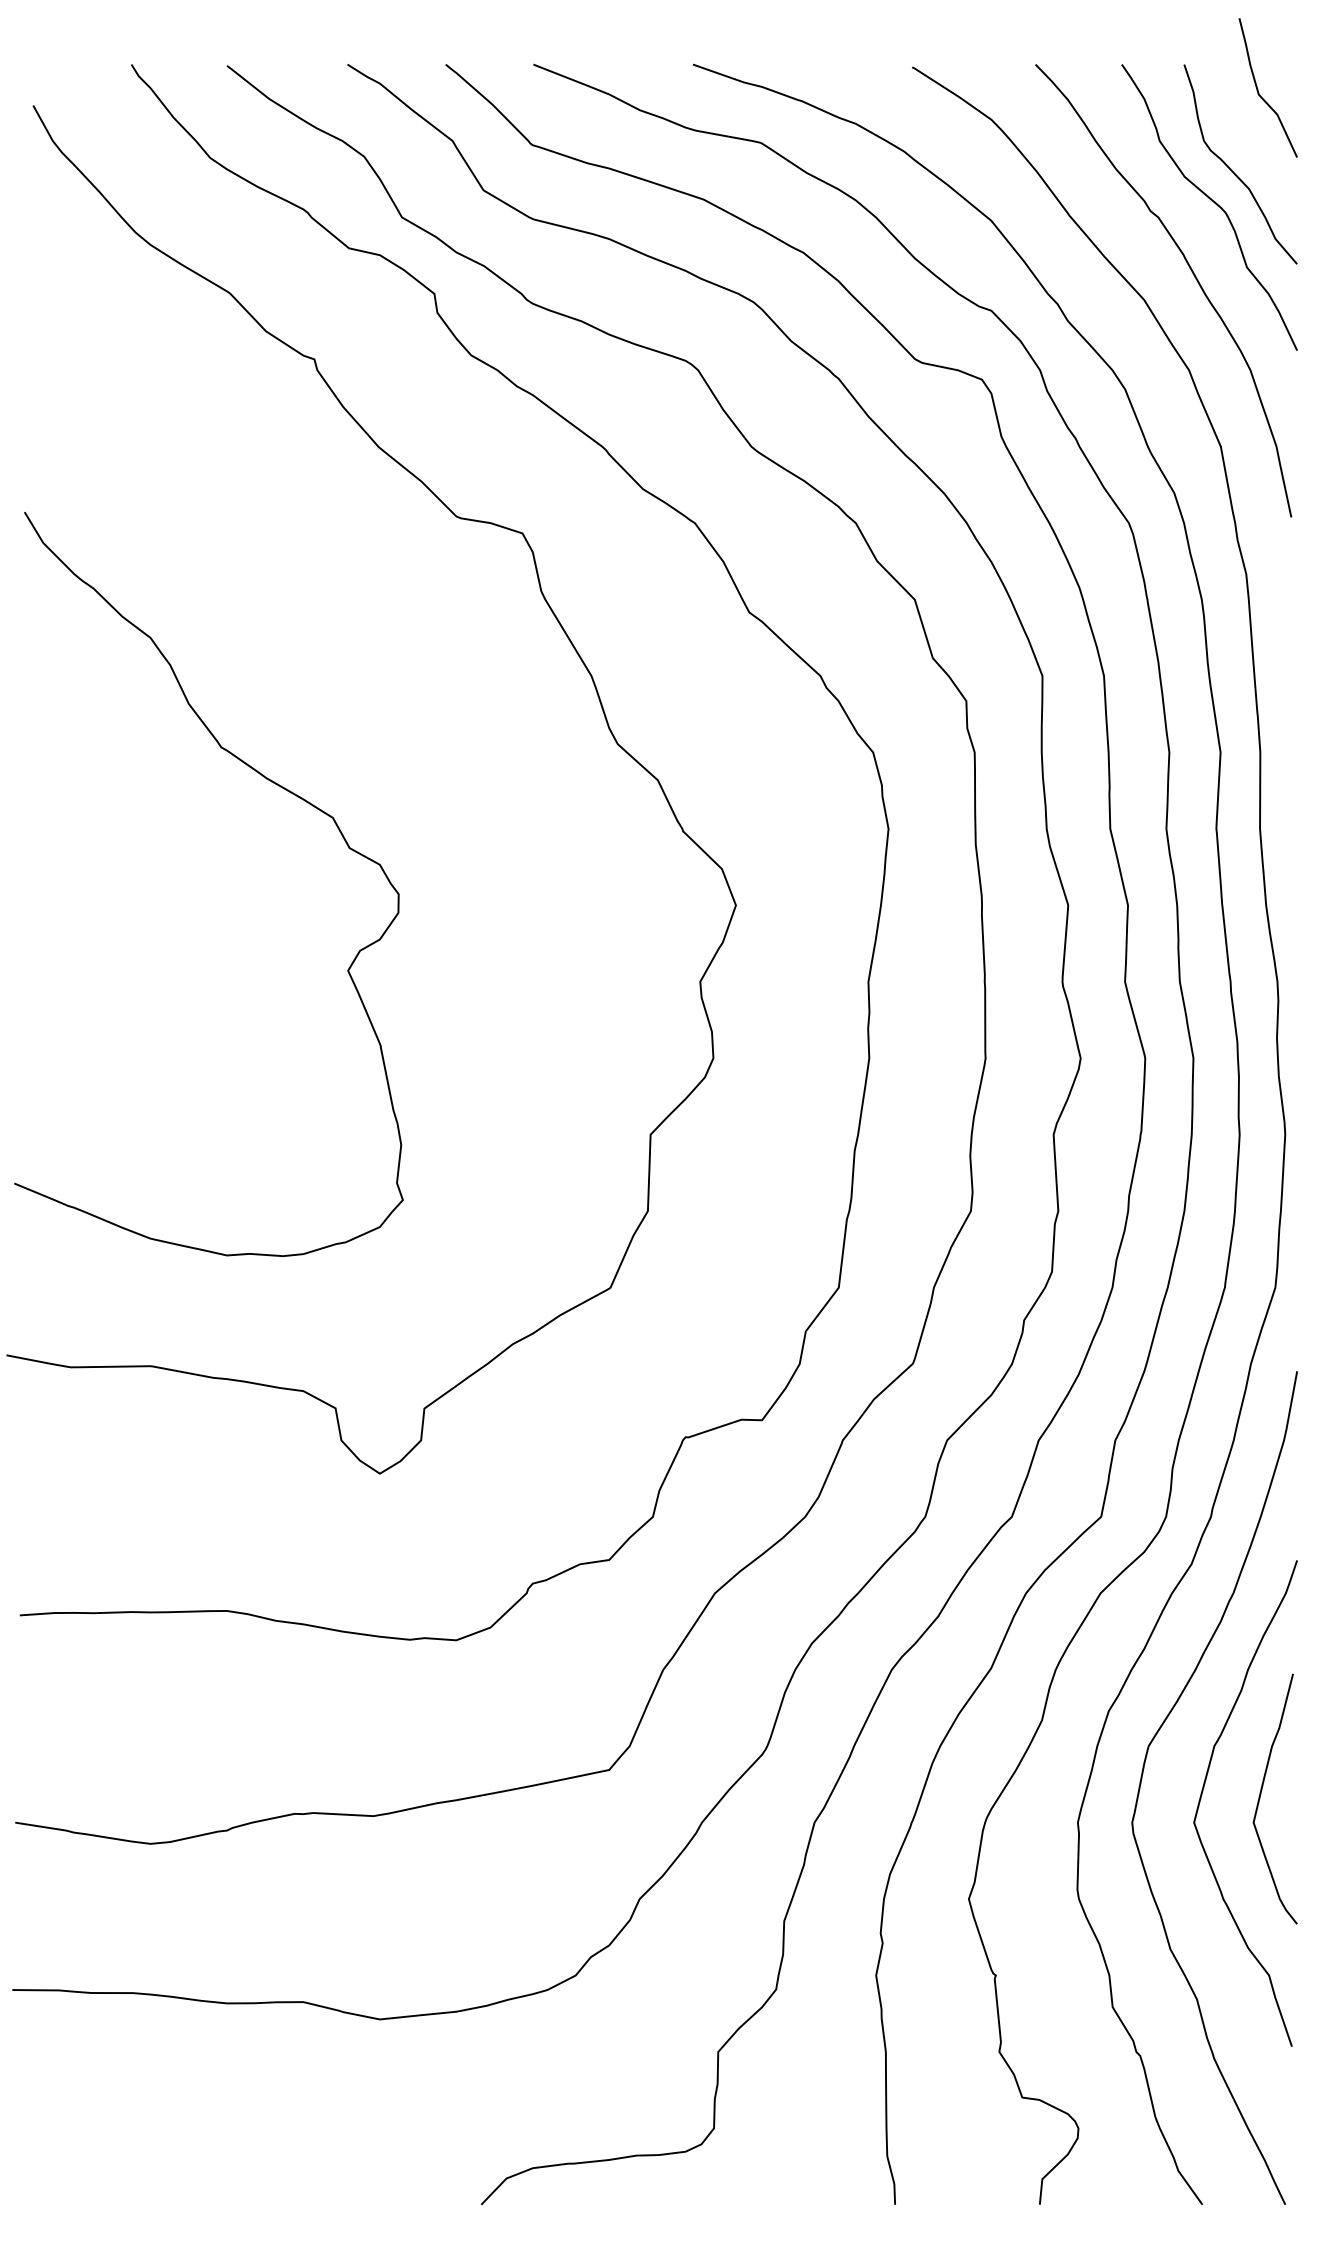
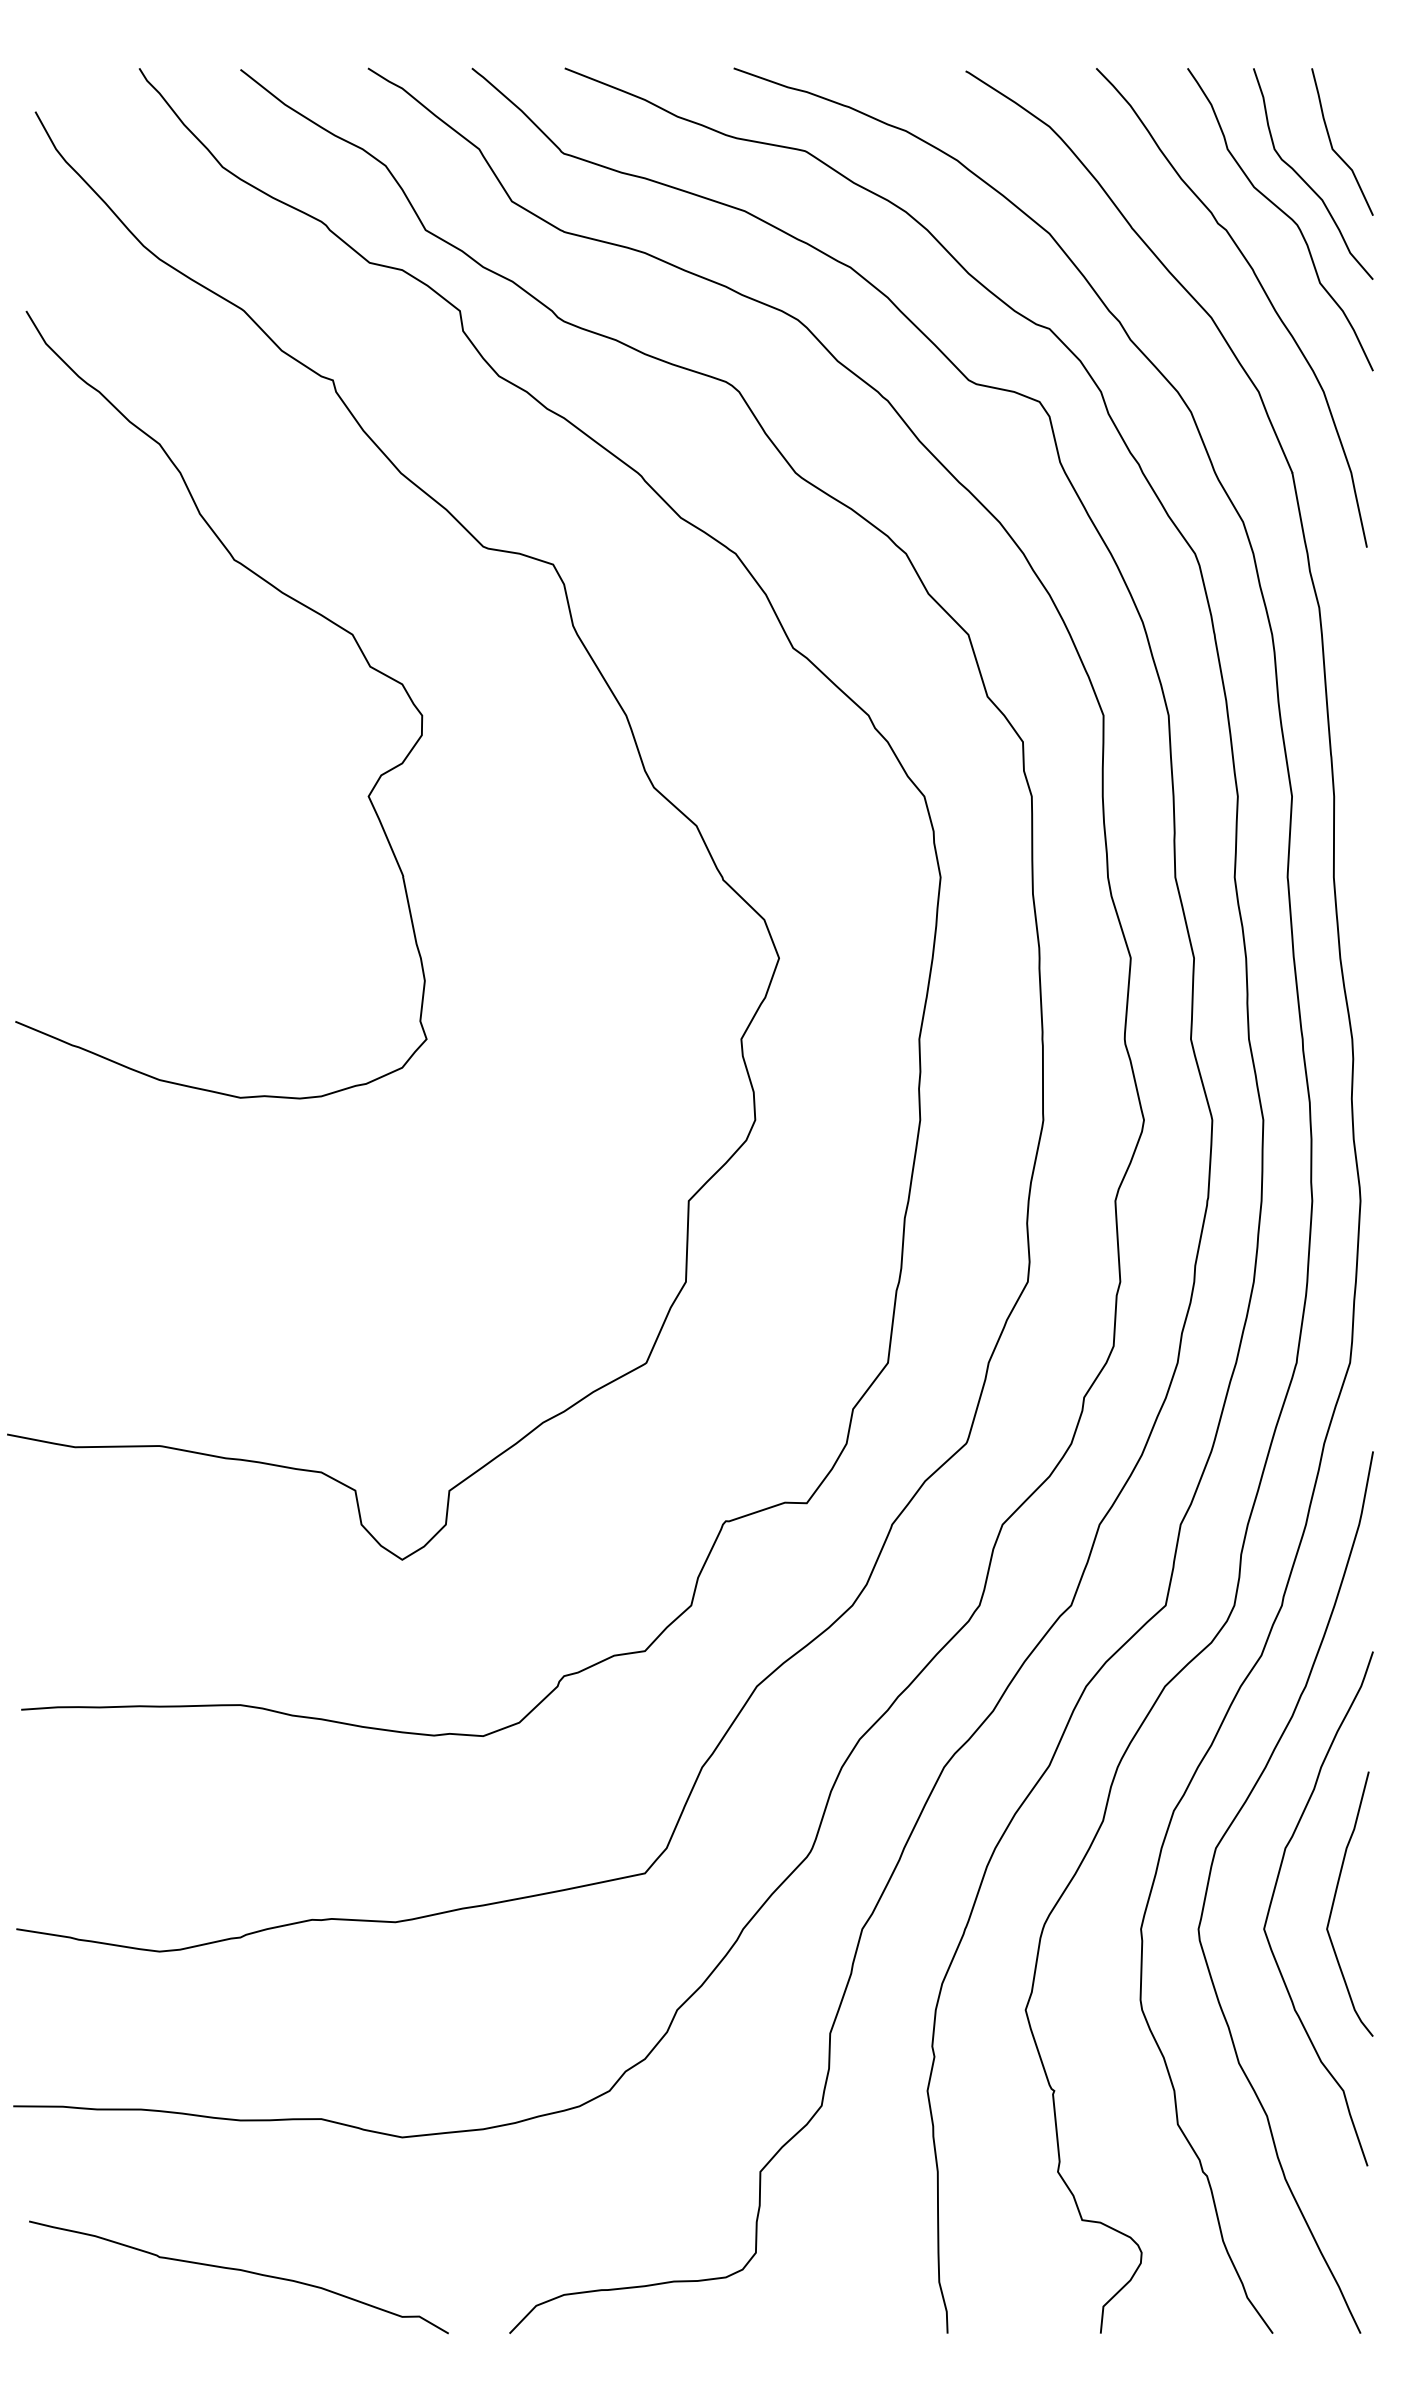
curve: (1258, 90) -> (1332, 144), moved
curve: (270, 781) -> (286, 596), moved
curve: (228, 2146) -> (241, 2271), added

